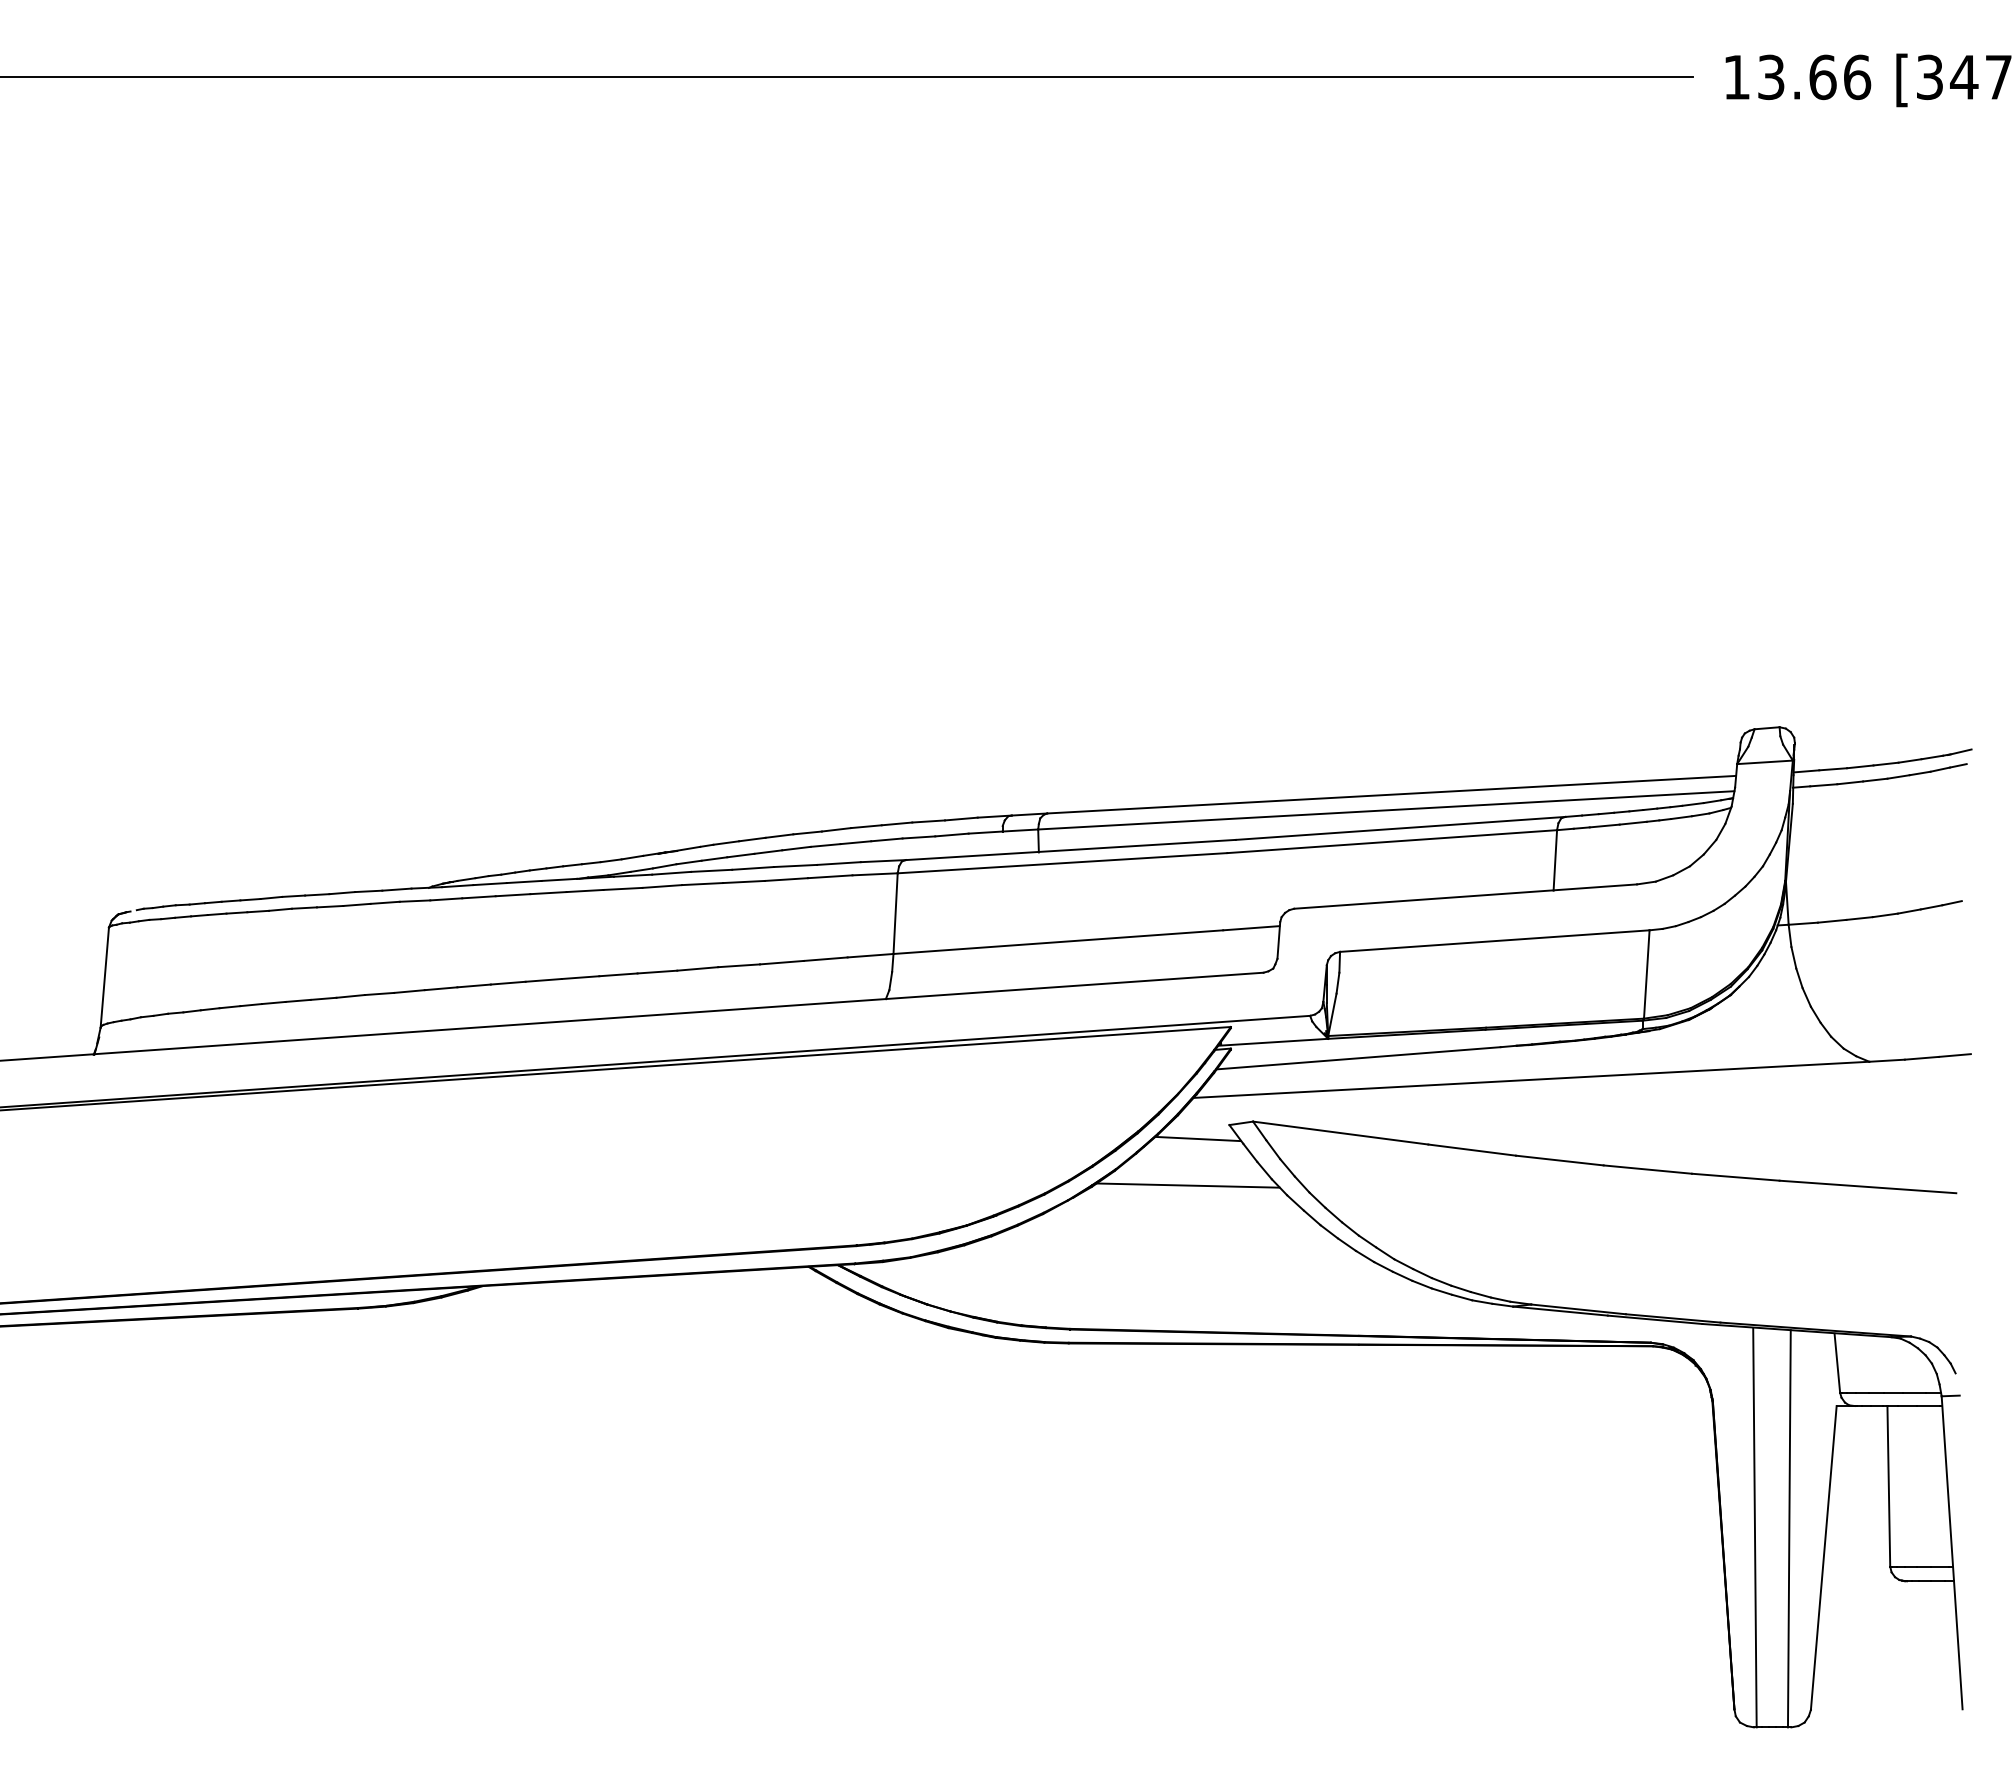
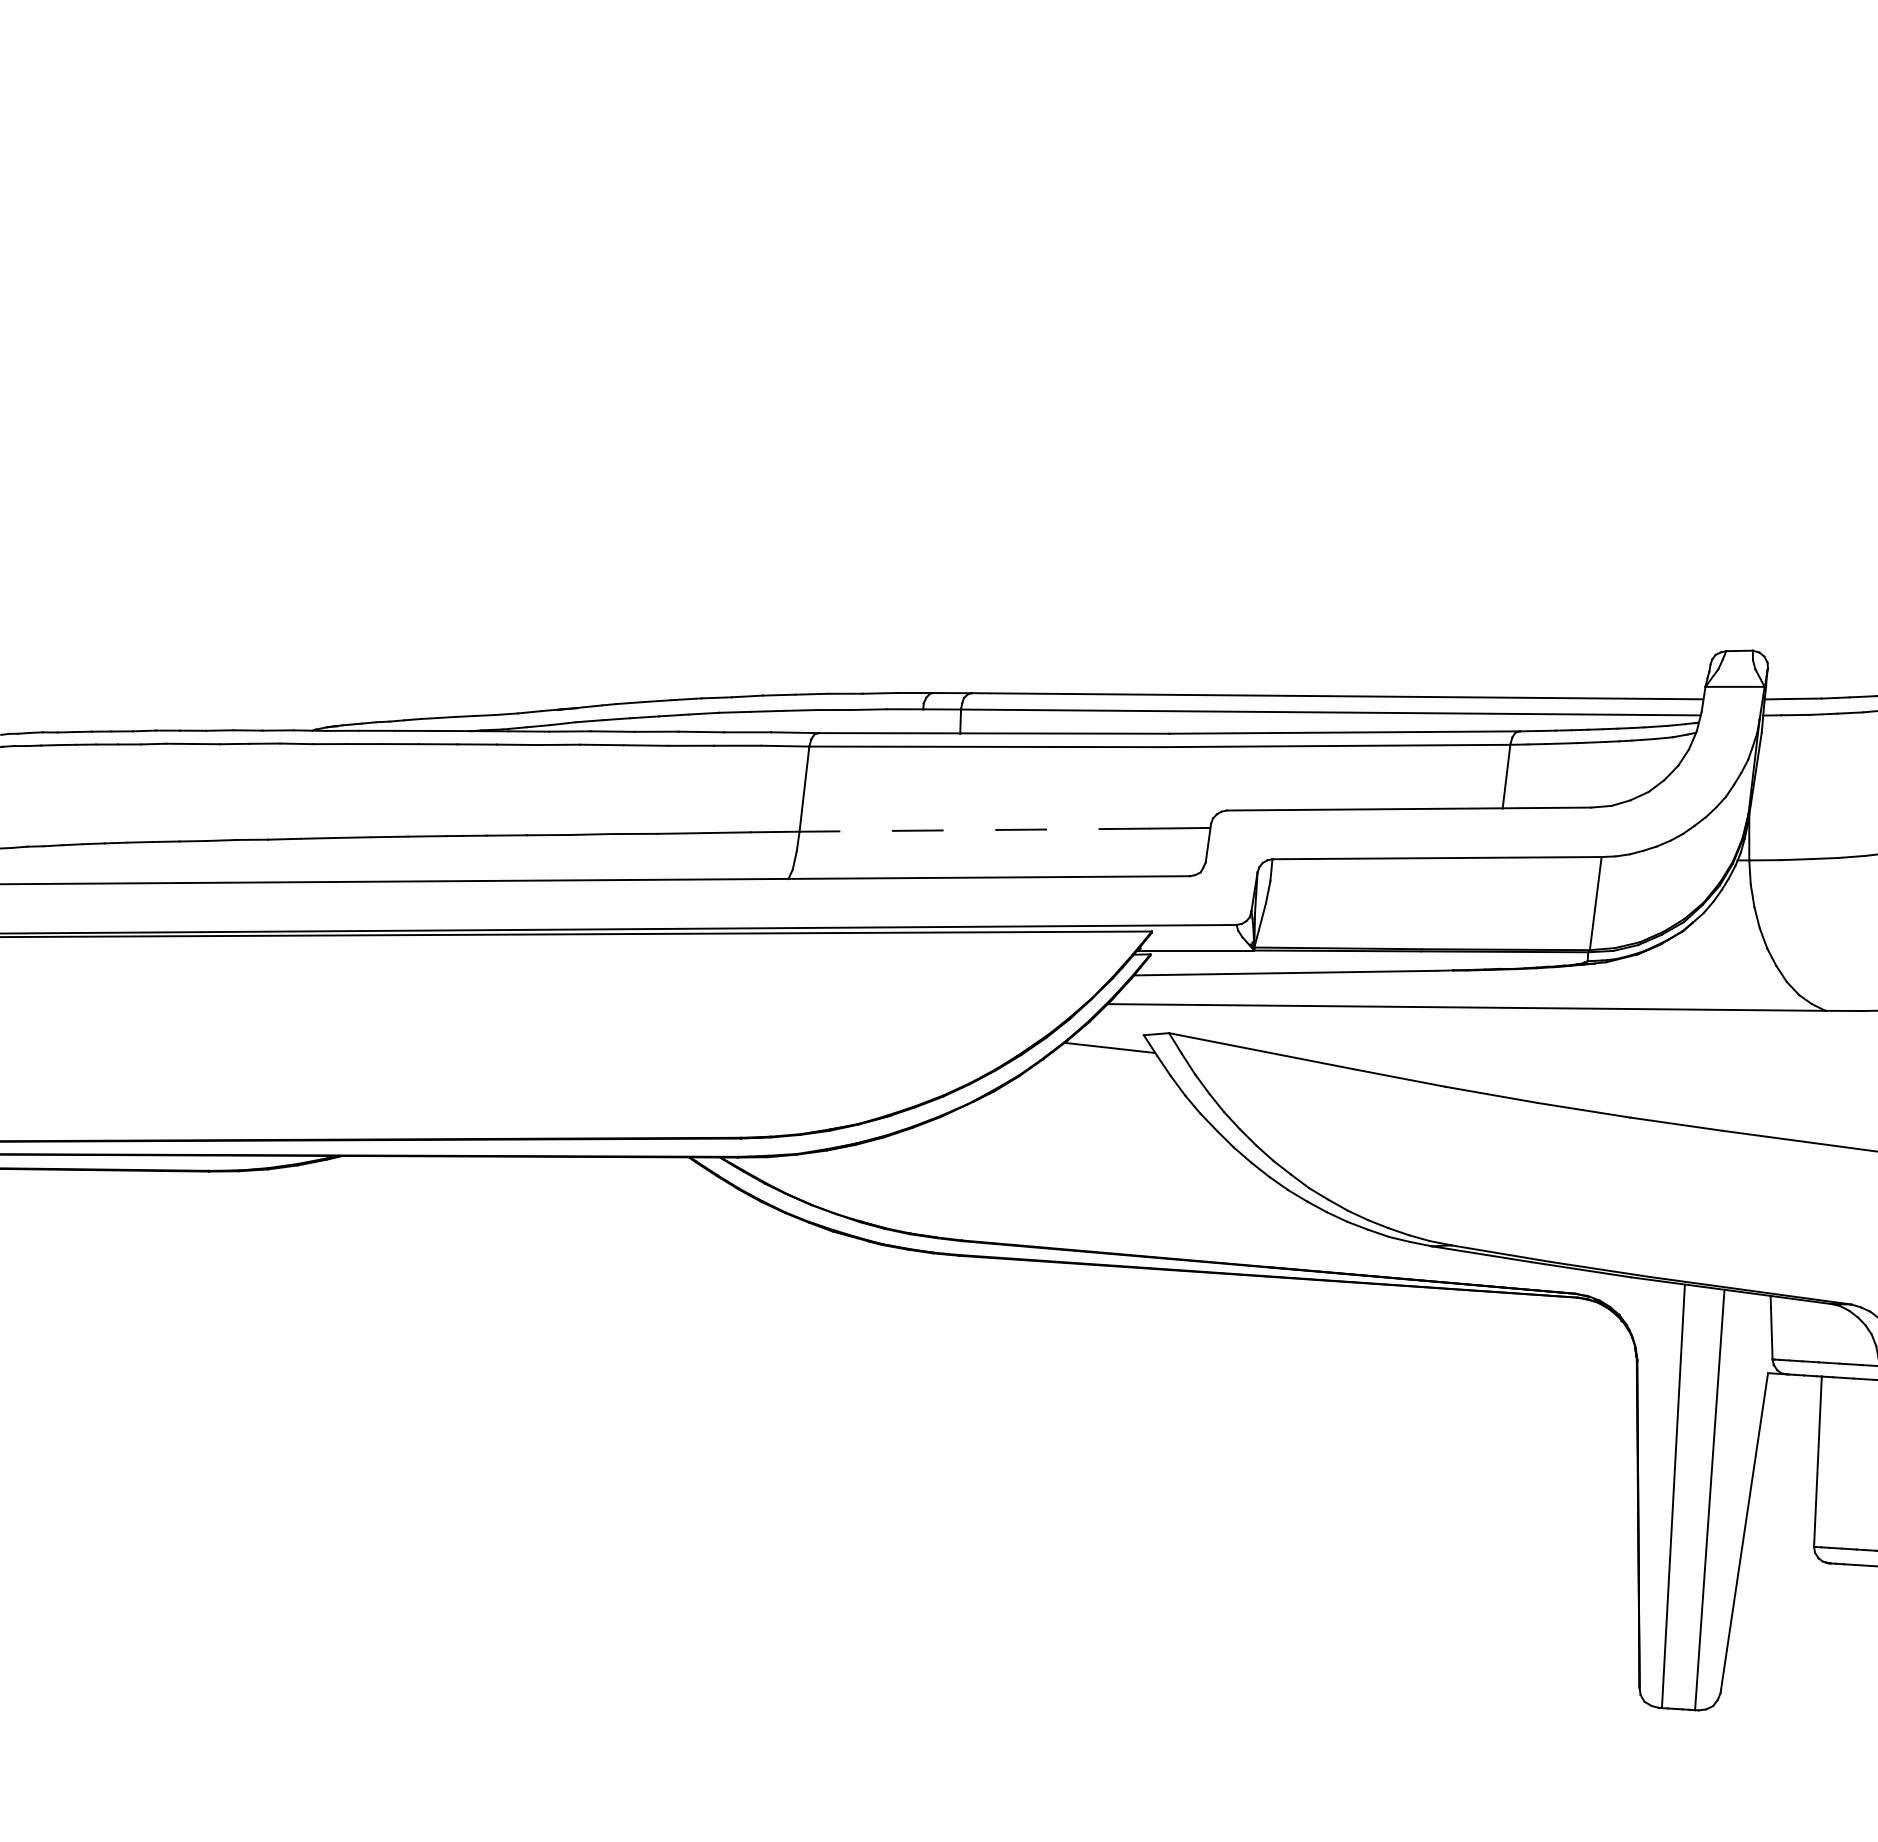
line: (1057, 942) -> (973, 830), solid -> dashed
line: (1187, 1185) -> (1095, 1096), removed

